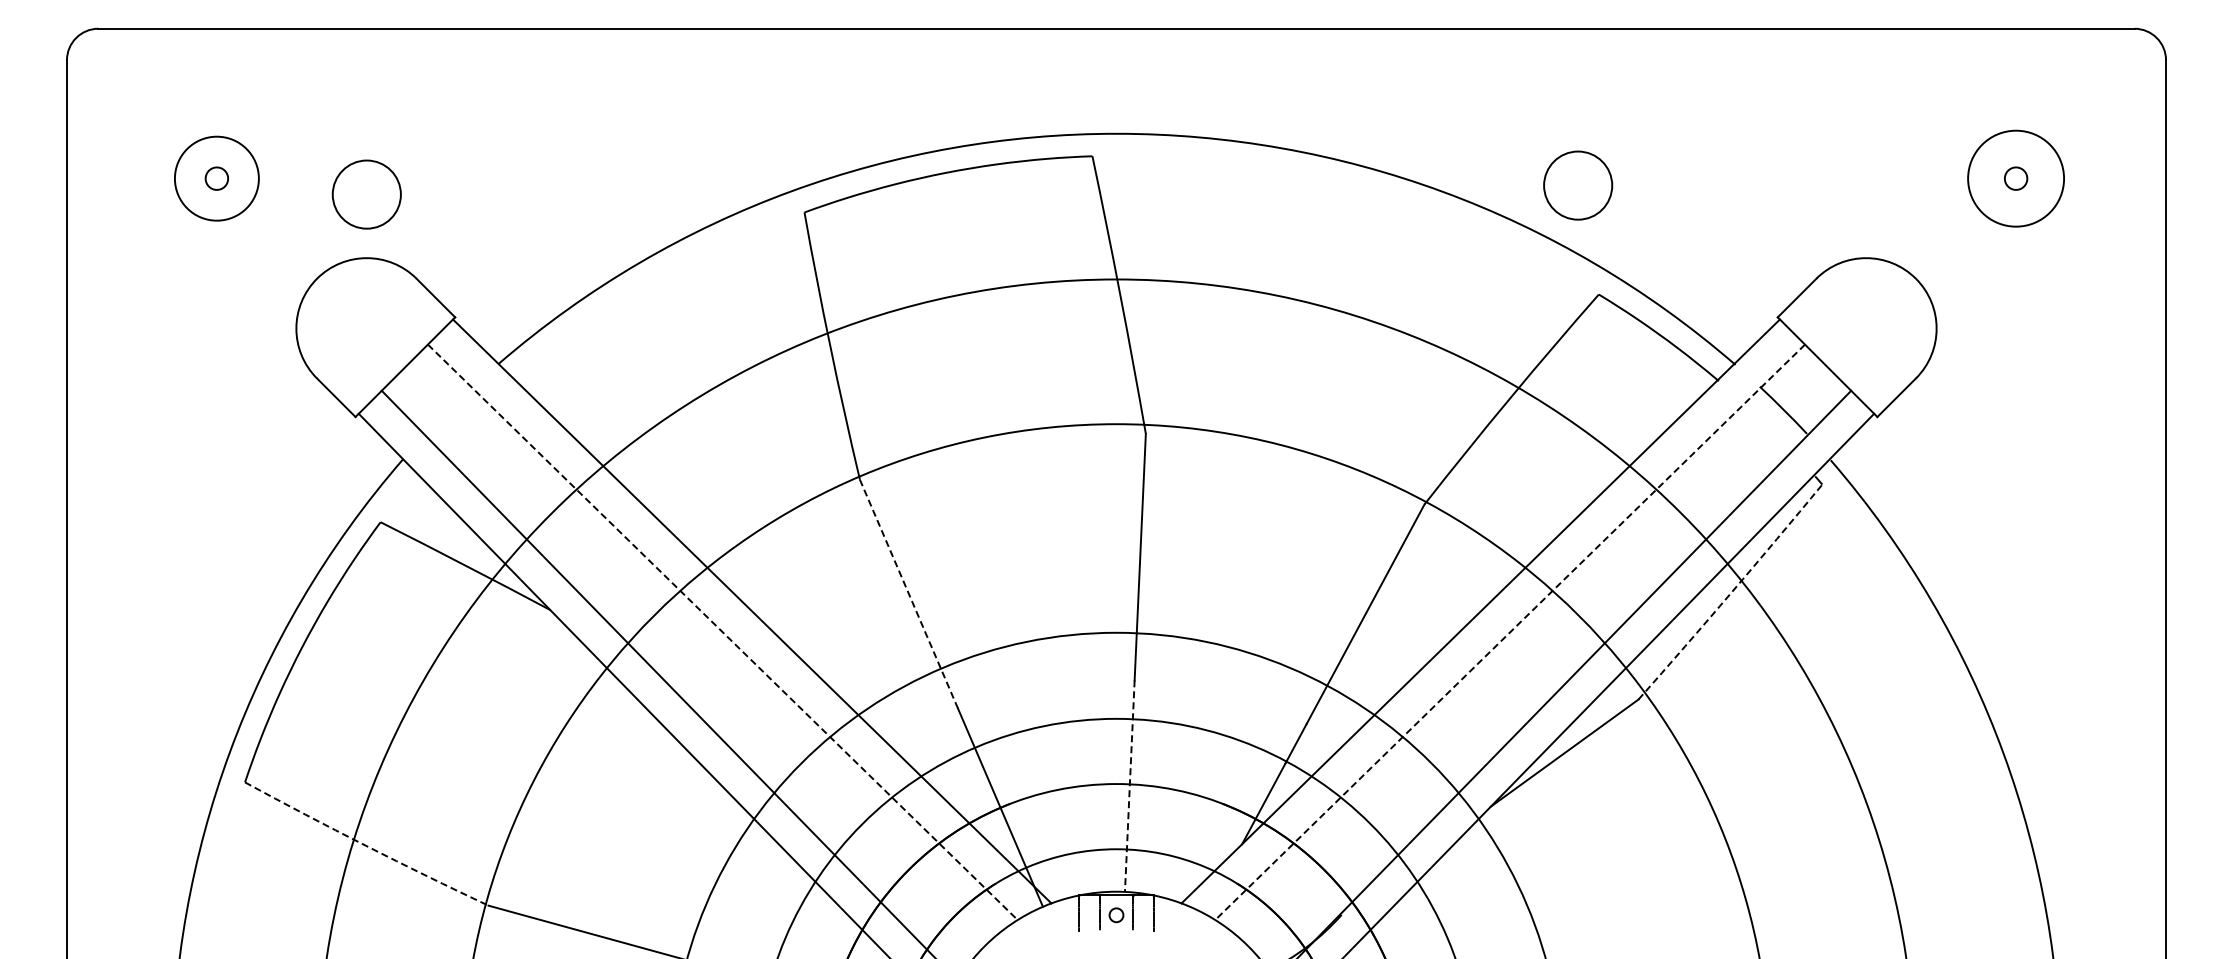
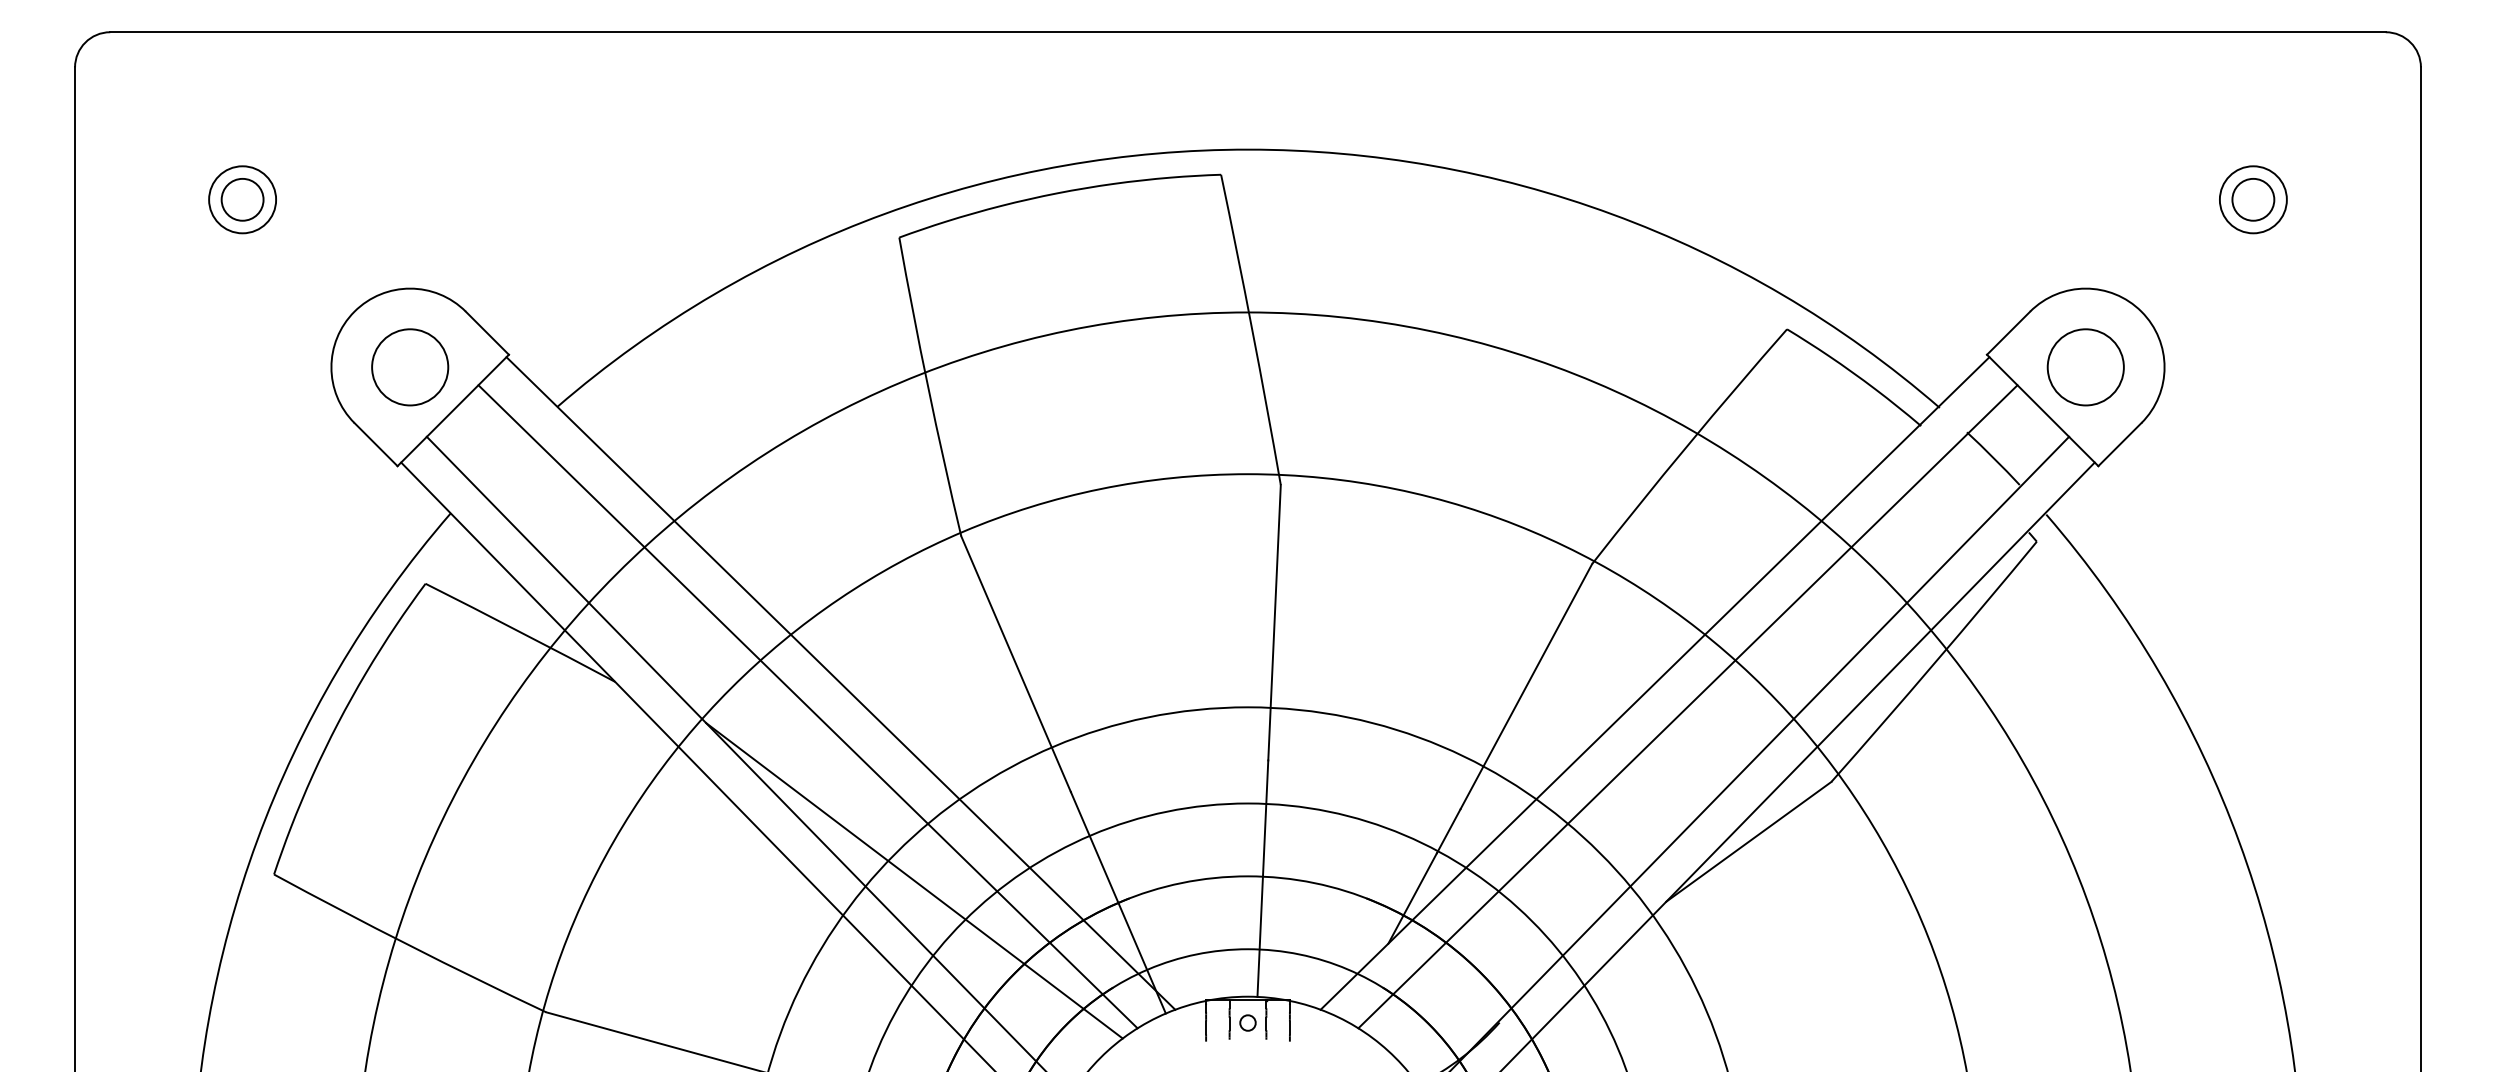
circle: (216, 178) -> (242, 199), size x0.71
circle: (216, 178) -> (242, 199), size x1.67
circle: (2015, 178) -> (2252, 199), size x1.67
circle: (2016, 178) -> (2253, 199), size x0.62
circle: (1578, 185) -> (2086, 367), moved
circle: (366, 194) -> (409, 367), moved
arc: (1731, 592) -> (1935, 662), dashed -> solid
line: (908, 594) -> (1015, 664), dashed -> solid
line: (722, 632) -> (807, 706), dashed -> solid
line: (1510, 632) -> (1688, 706), dashed -> solid
line: (1129, 786) -> (1262, 879), dashed -> solid
line: (817, 787) -> (913, 880), added
arc: (365, 845) -> (408, 945), dashed -> solid

